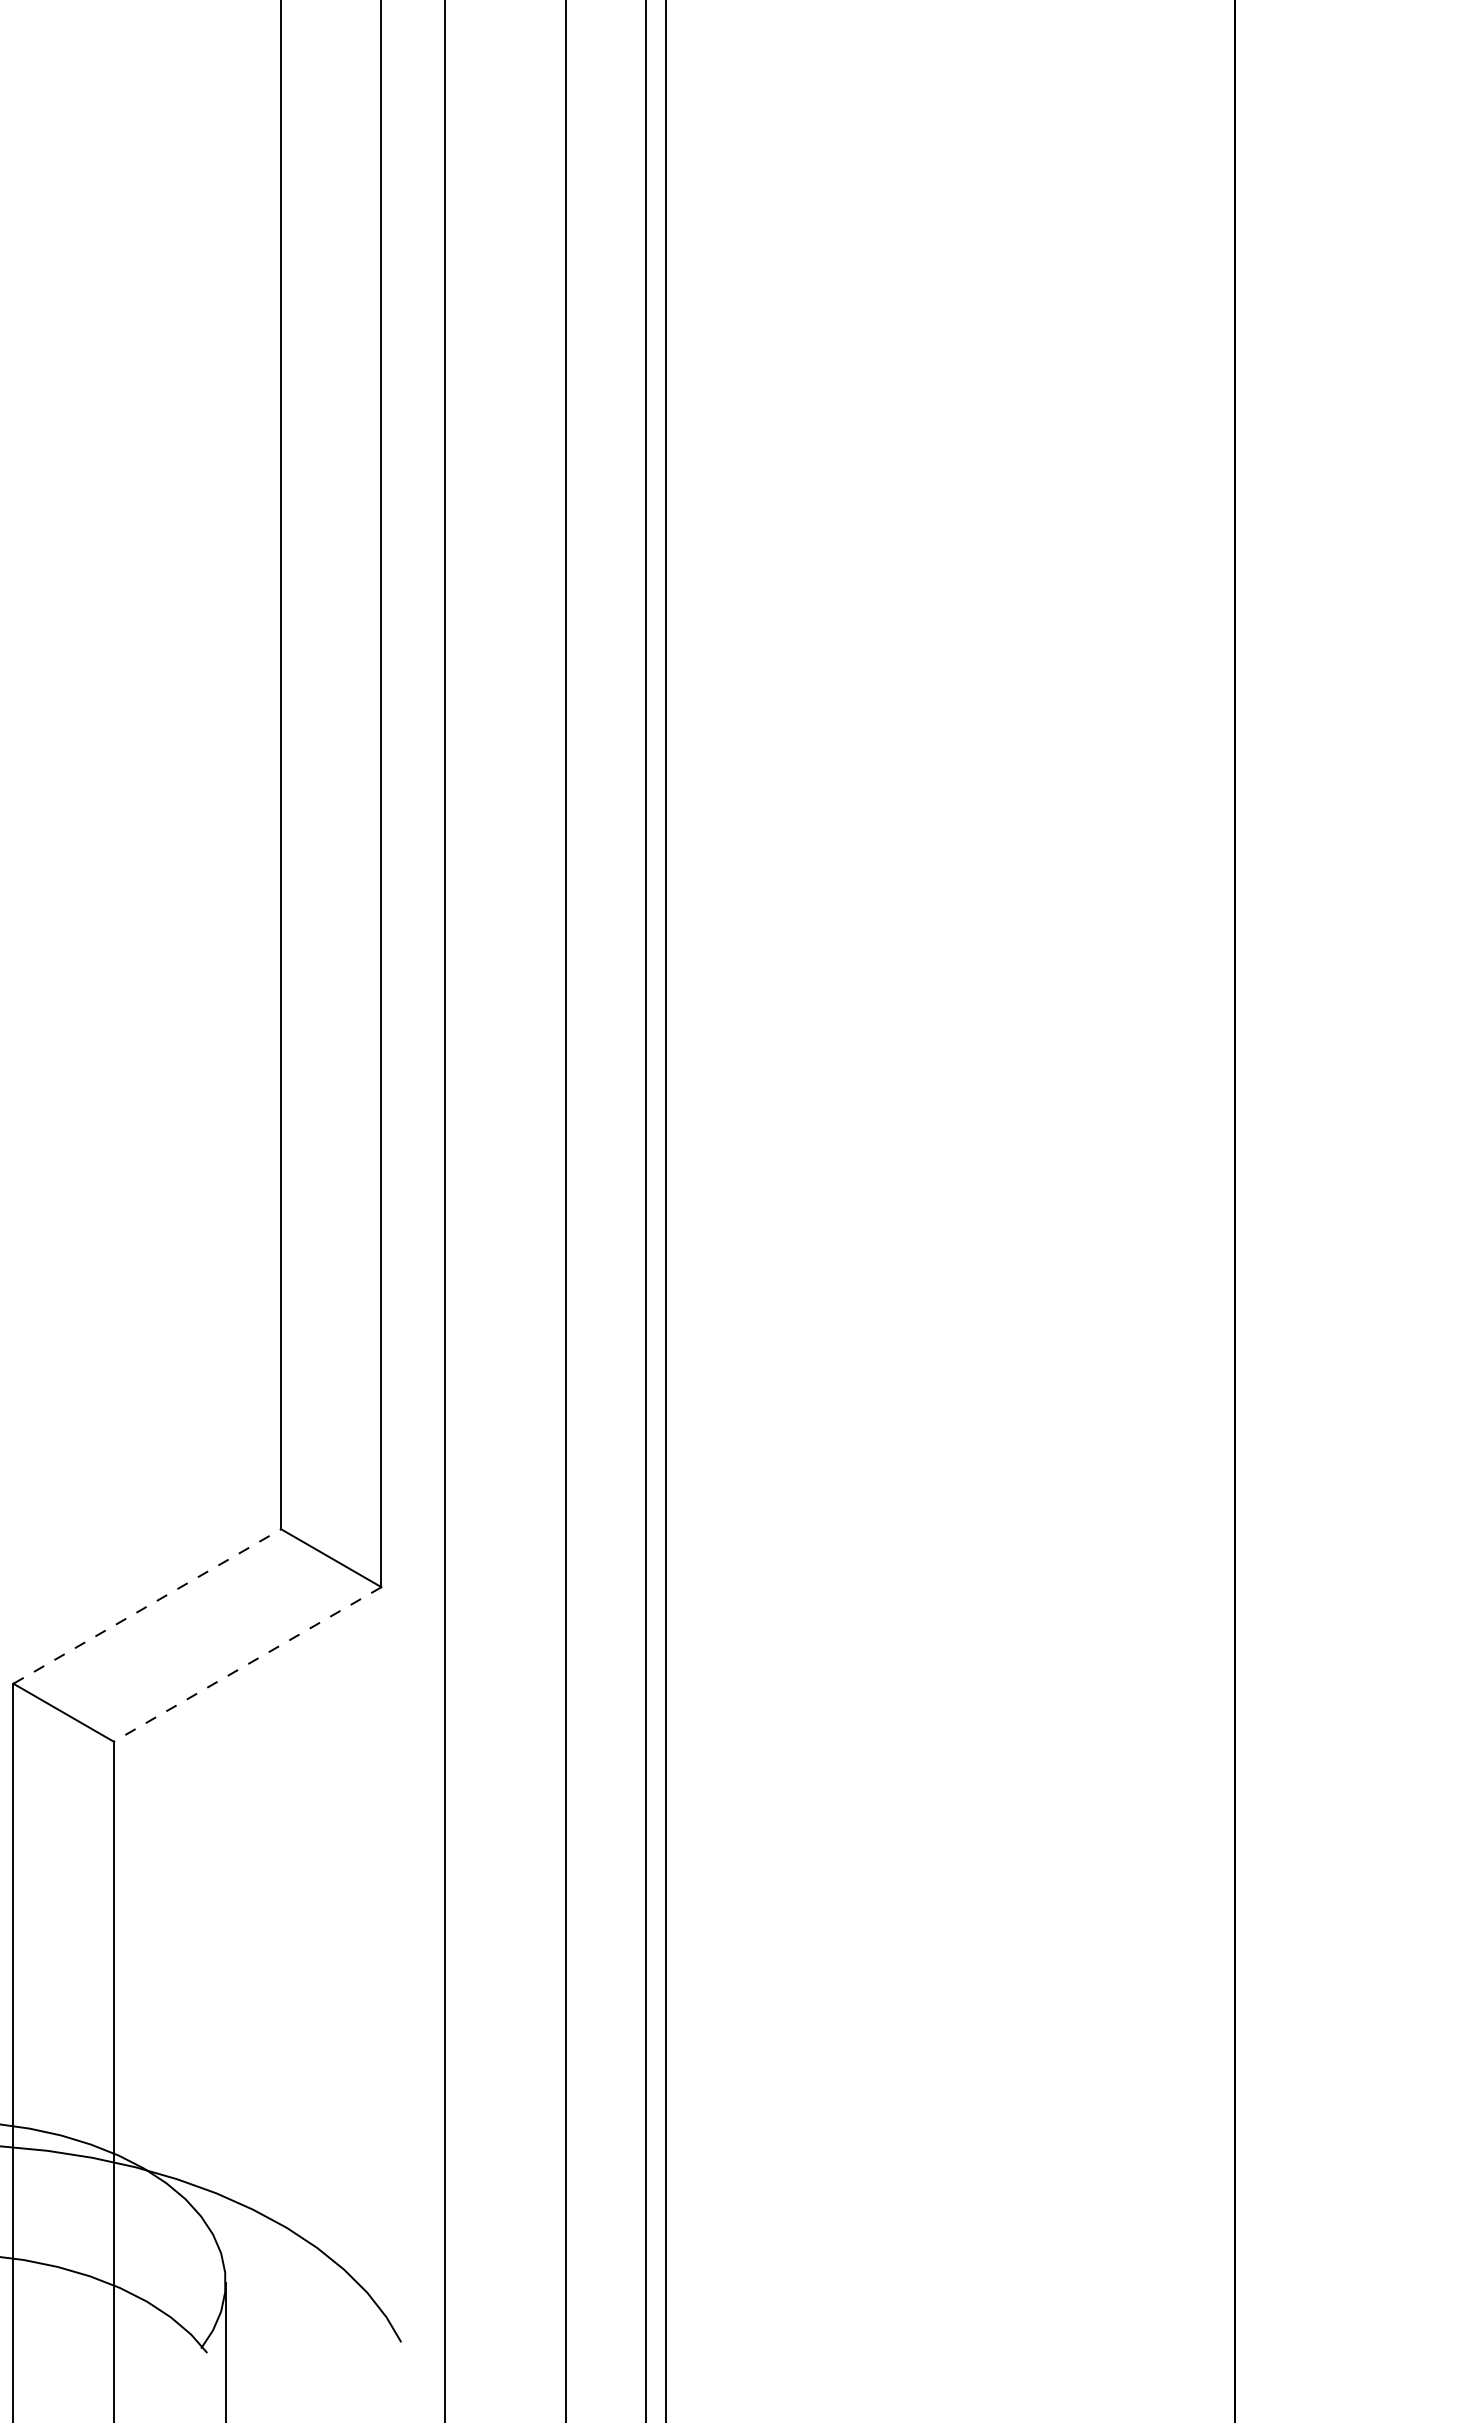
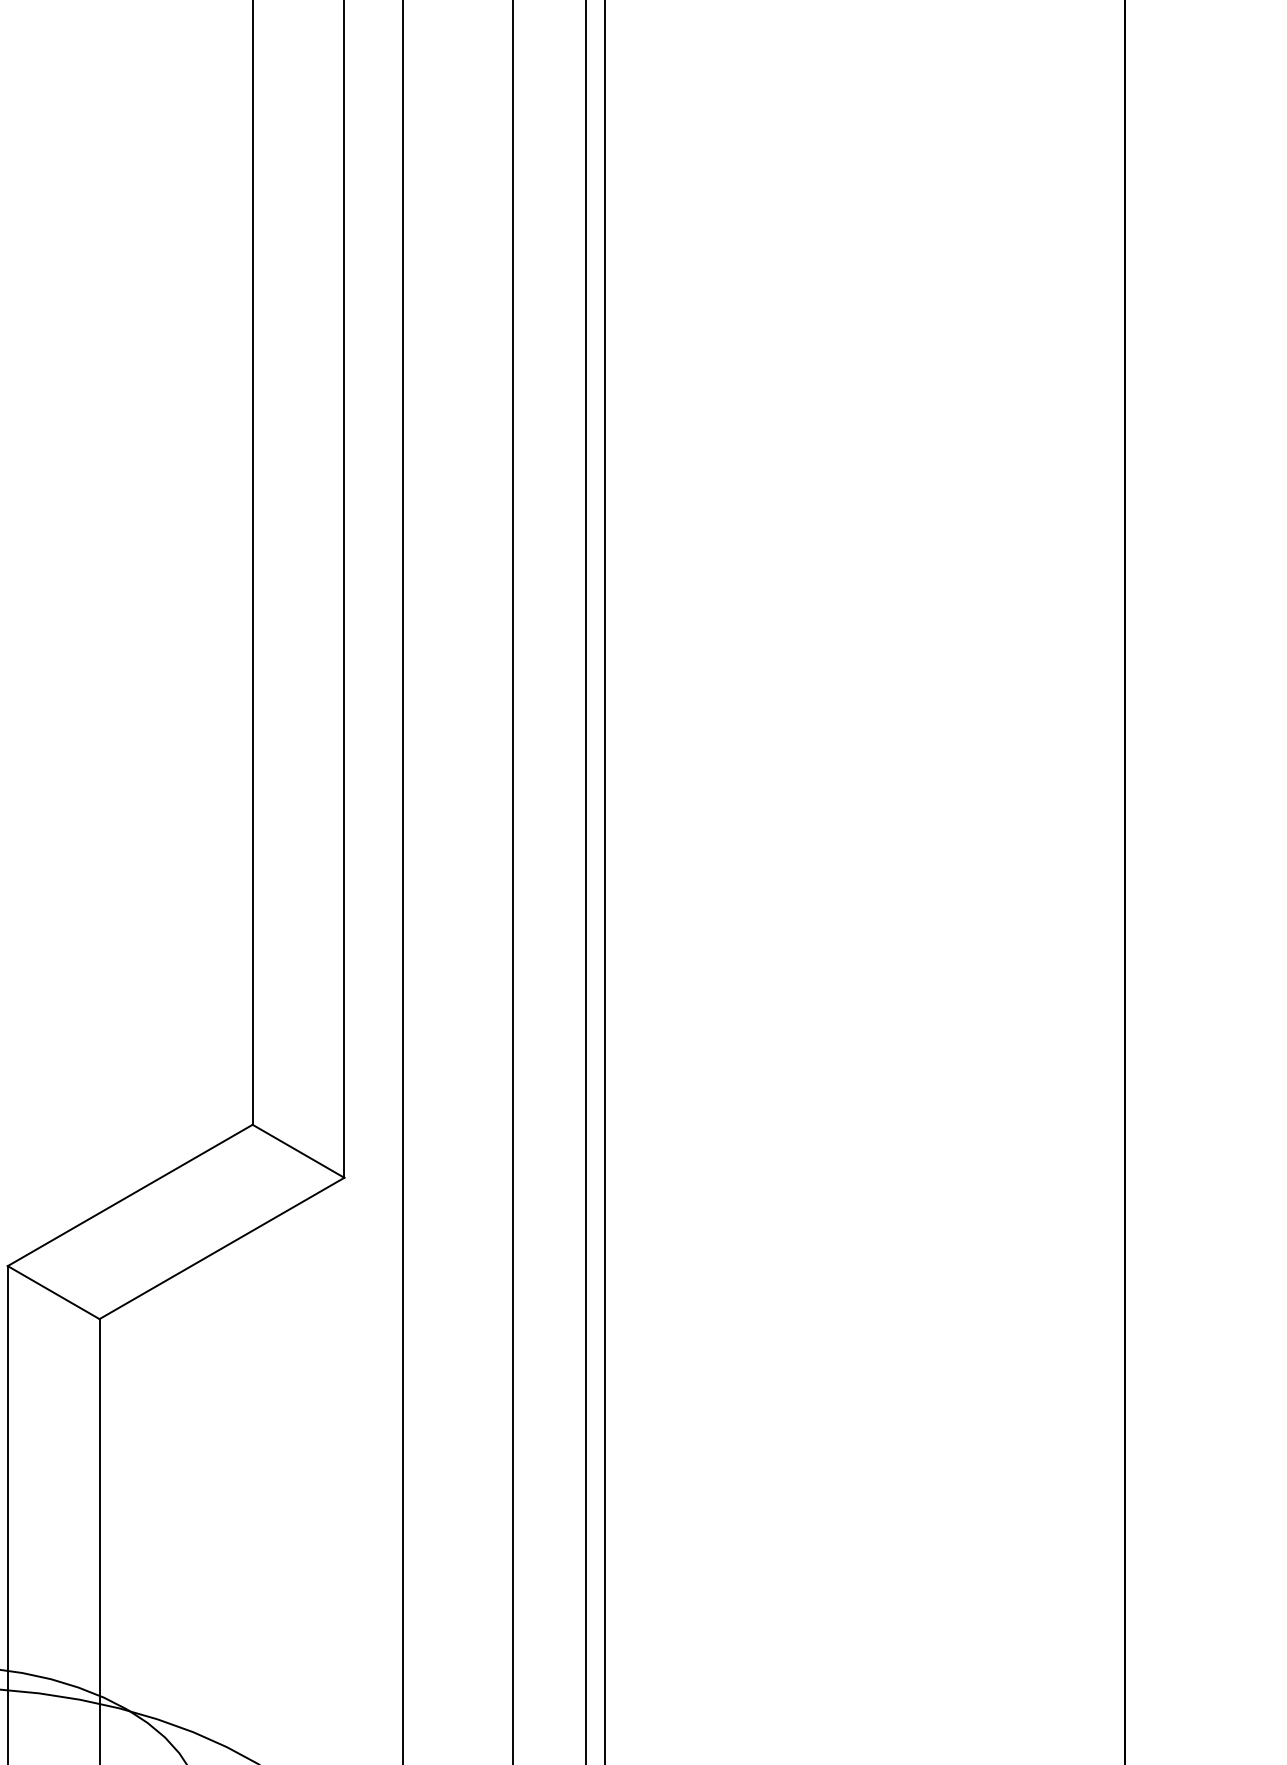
line: (147, 1606) -> (130, 1195), dashed -> solid
line: (247, 1664) -> (221, 1248), dashed -> solid

